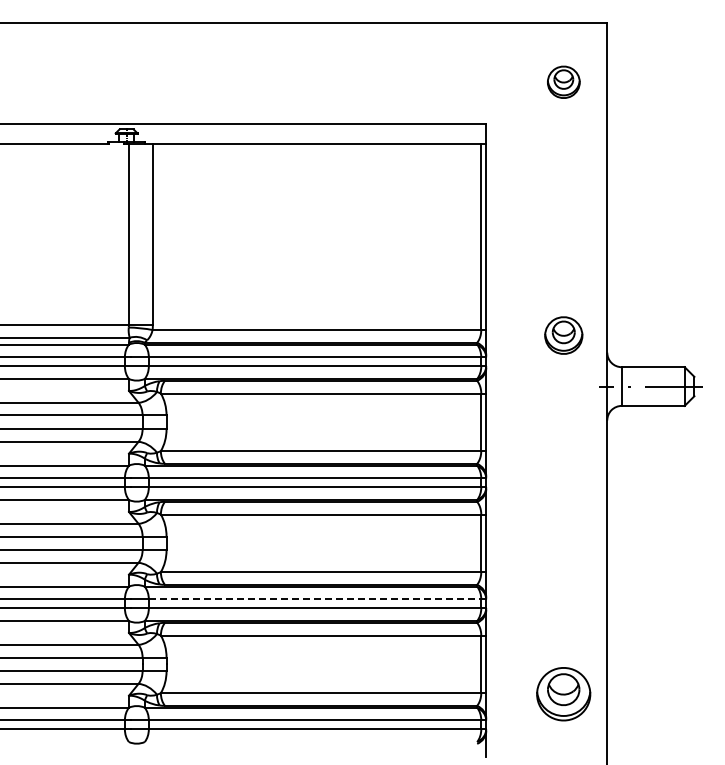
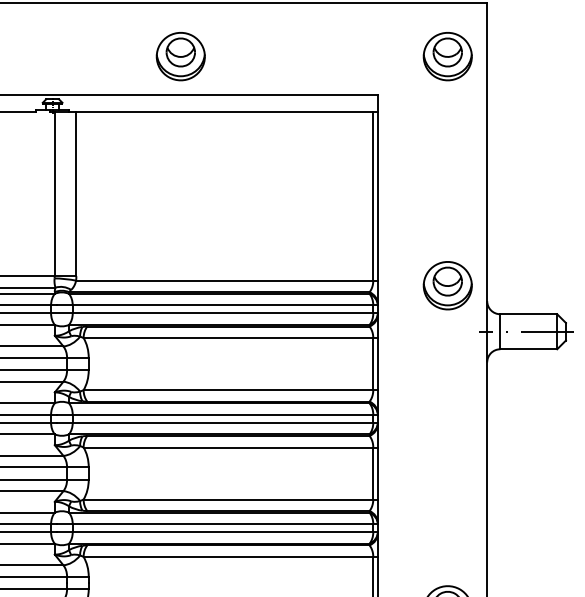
part: (267, 82) -> (180, 56), added
part: (563, 82) -> (447, 56), size x1.67
part: (563, 335) -> (447, 285), size x1.43
line: (315, 599) -> (223, 524), dashed -> solid

